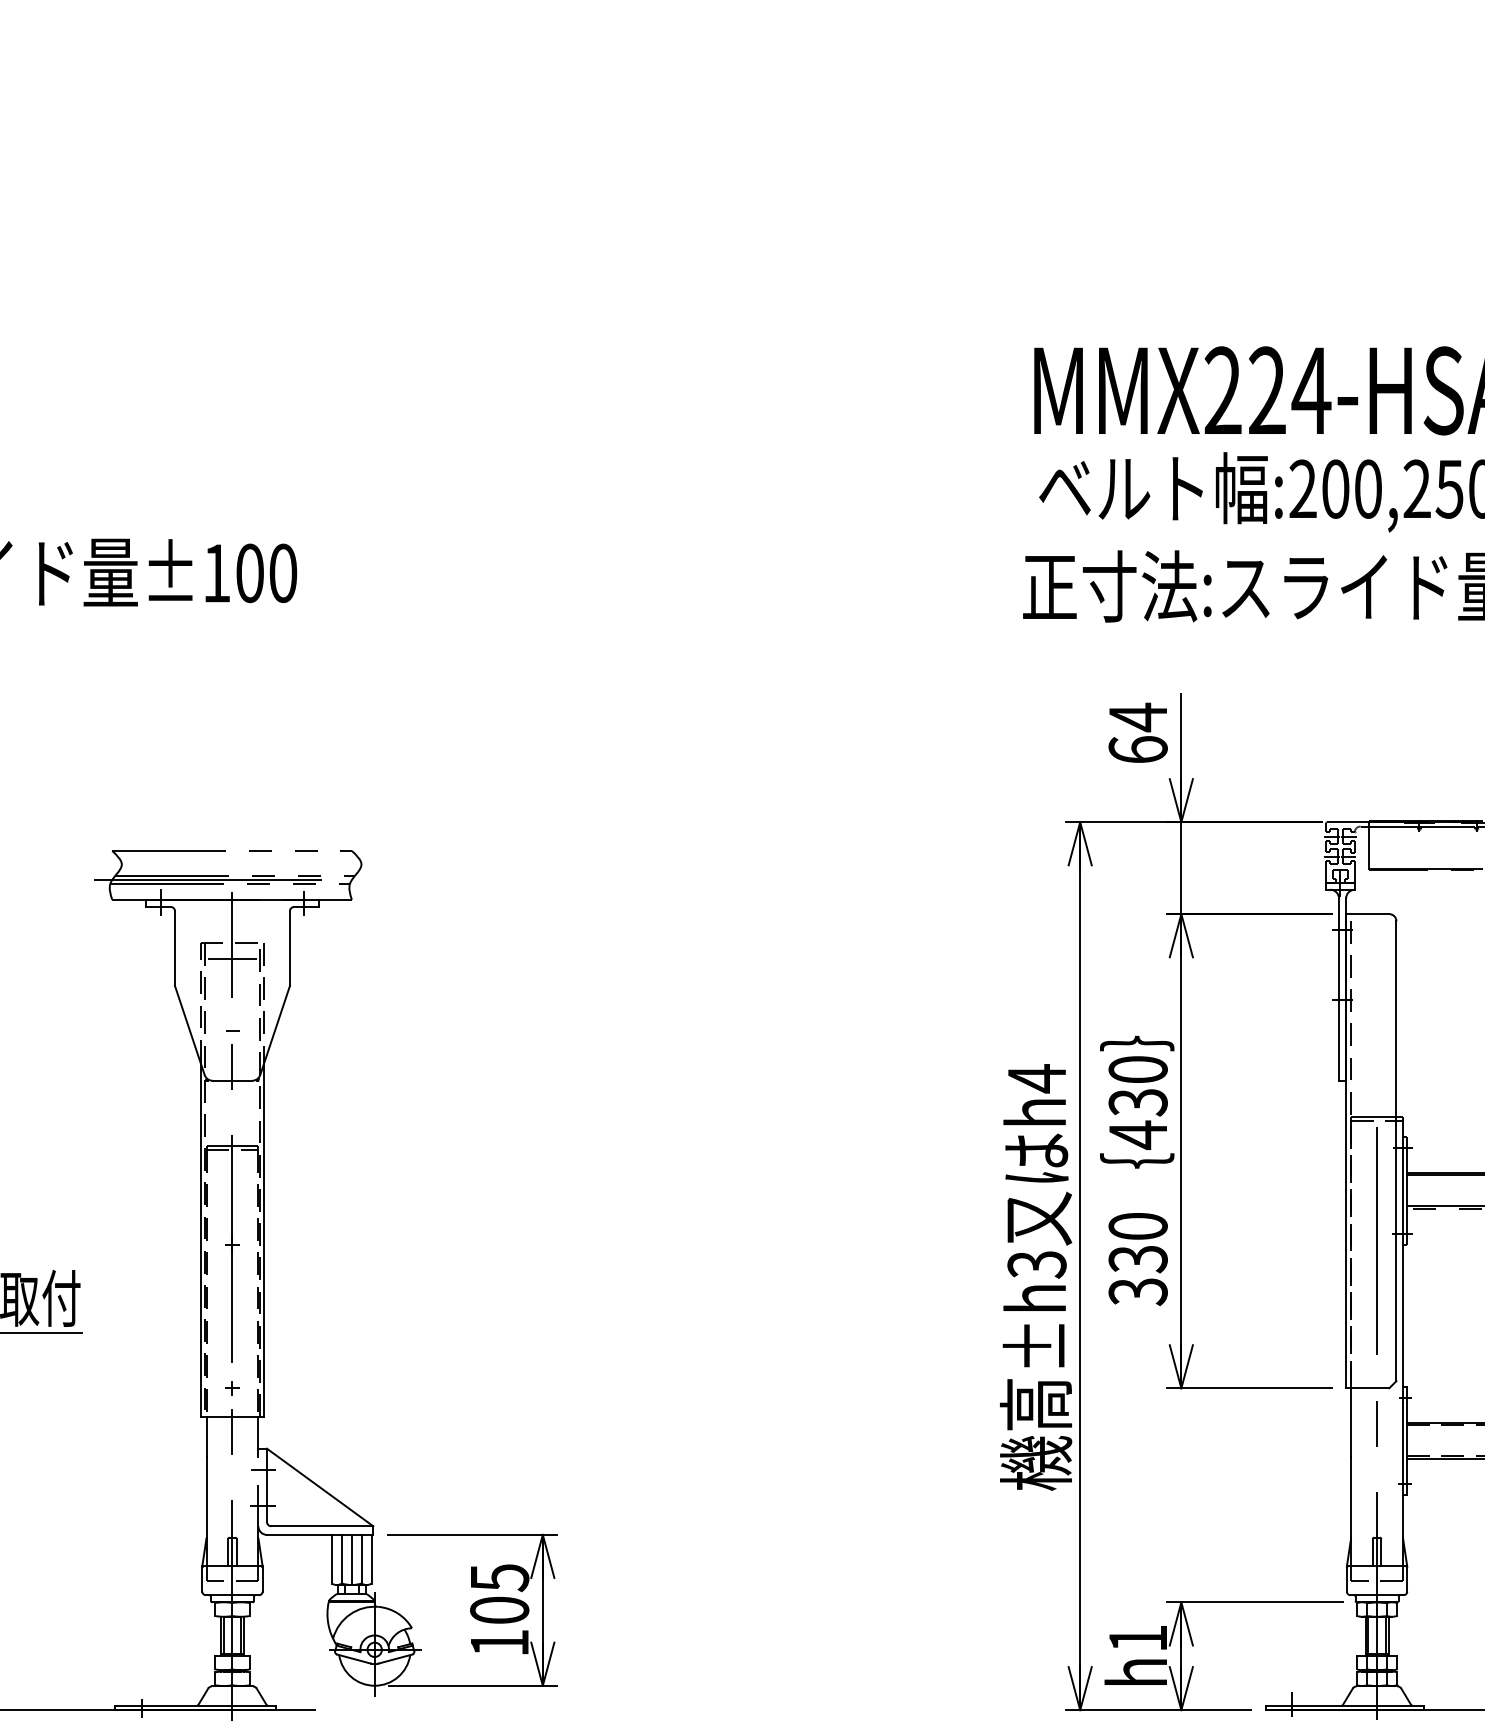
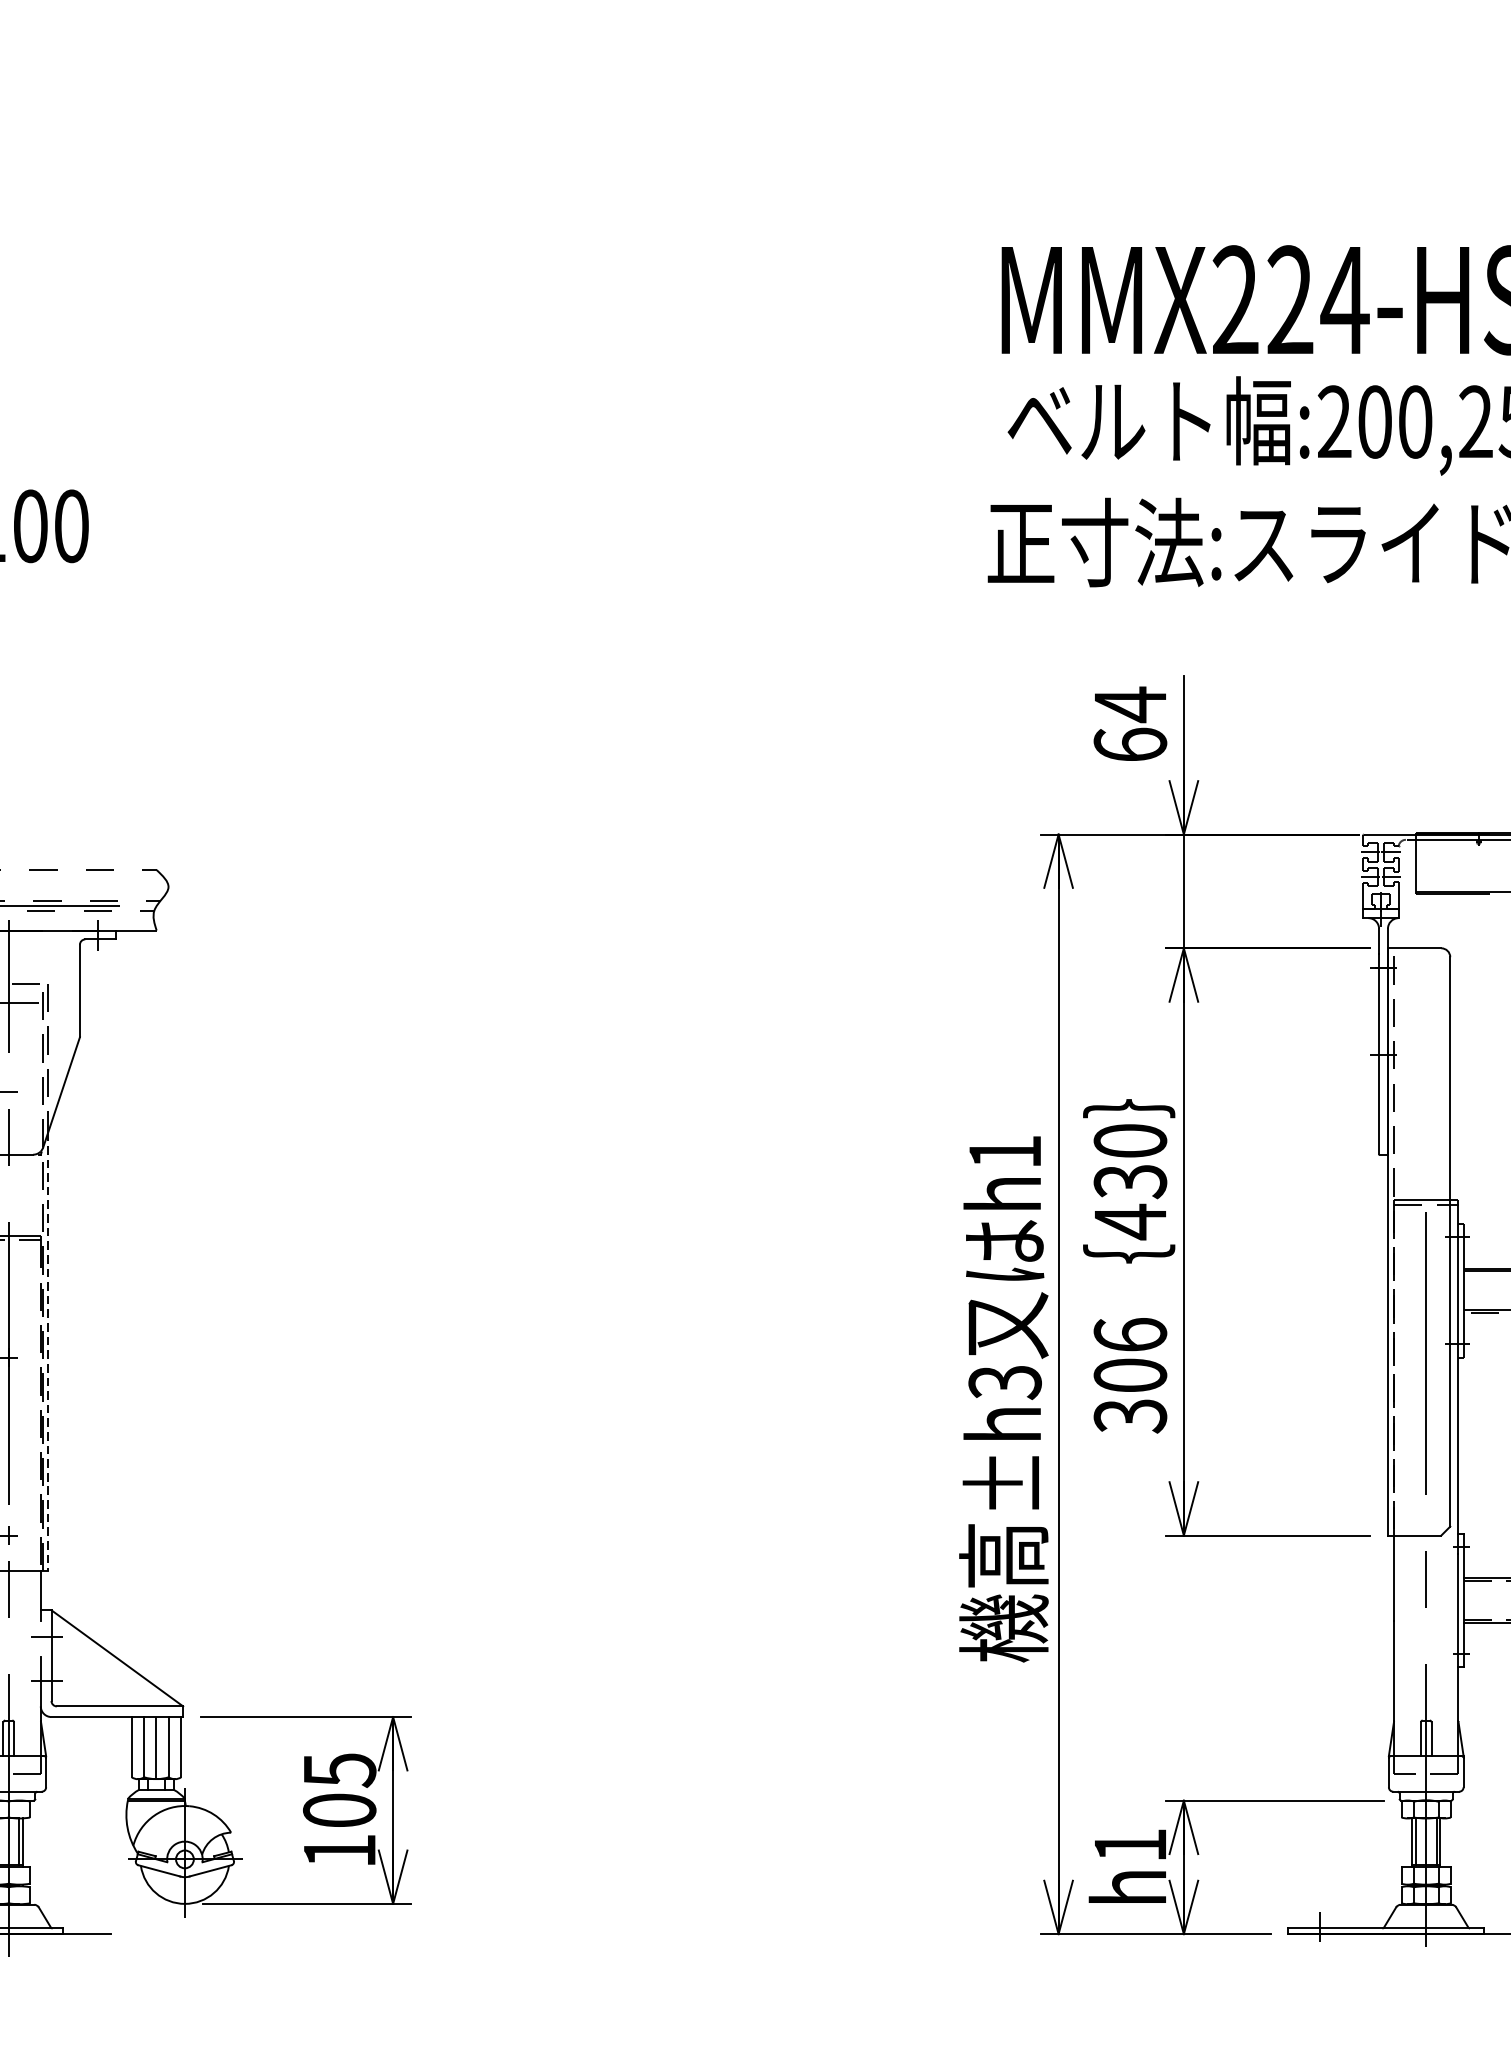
text: (1036, 1078) -> (1004, 1151), h4 -> h1
line: (264, 1240) -> (48, 1352), solid -> dashed
text: (1137, 1242) -> (1129, 1354), 330 -> 306

